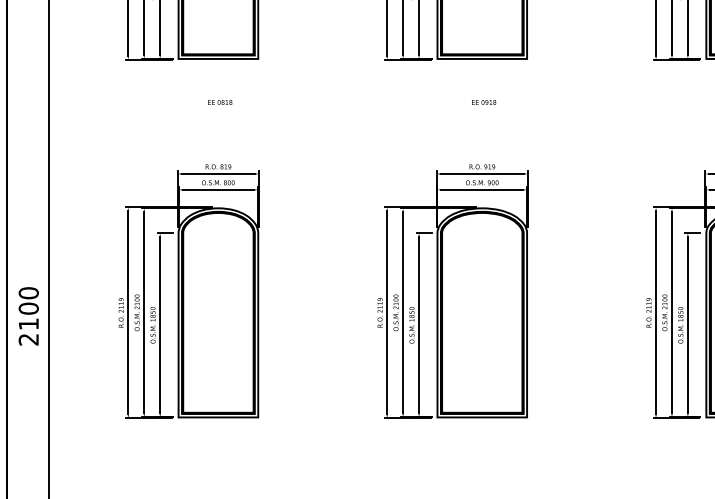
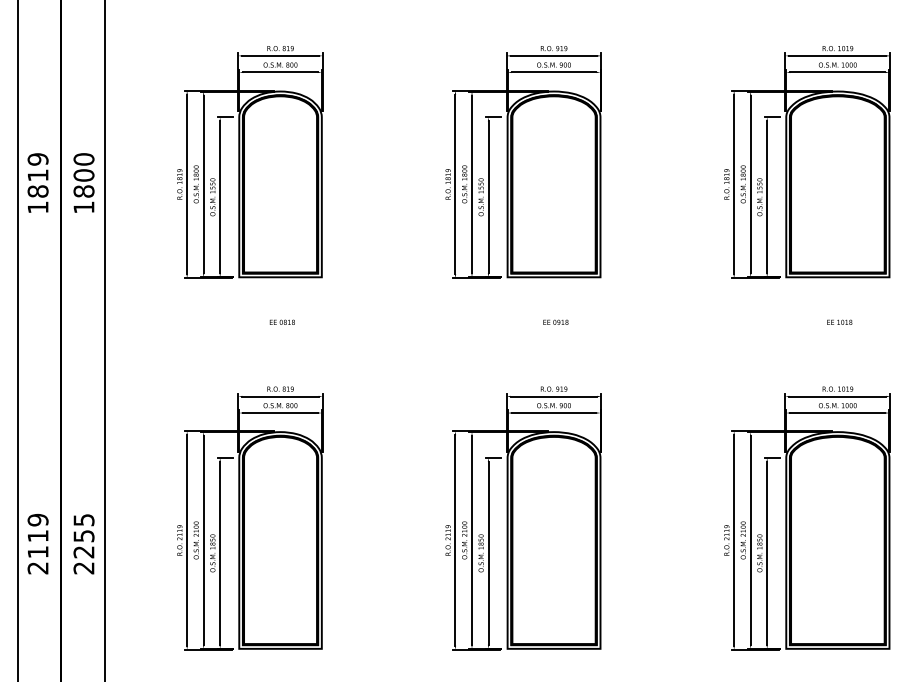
text: (28, 308) -> (83, 535), 2100 -> 2255

